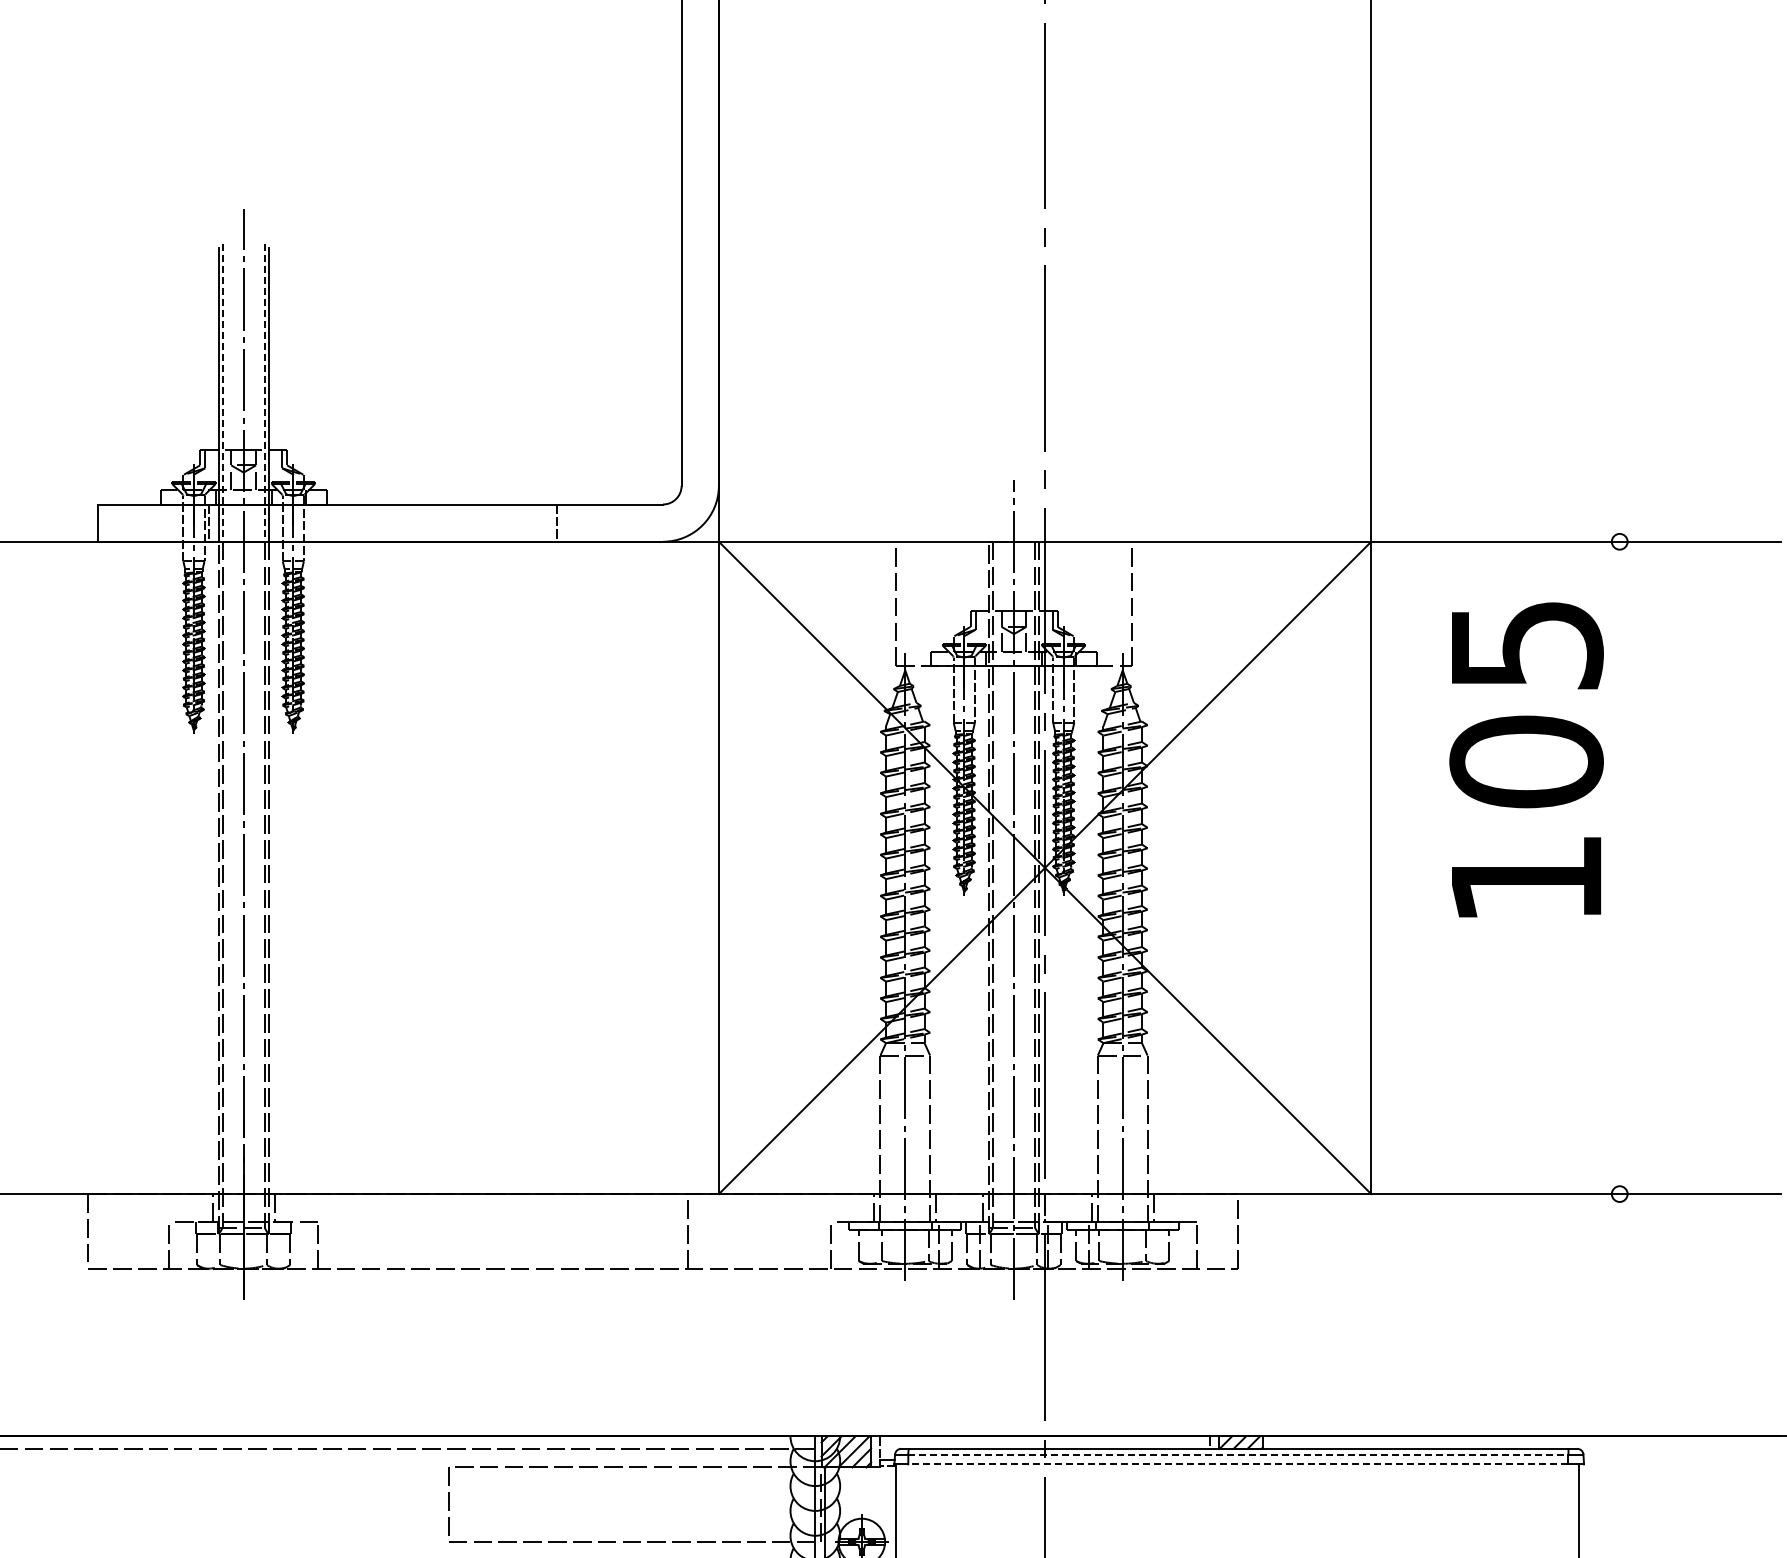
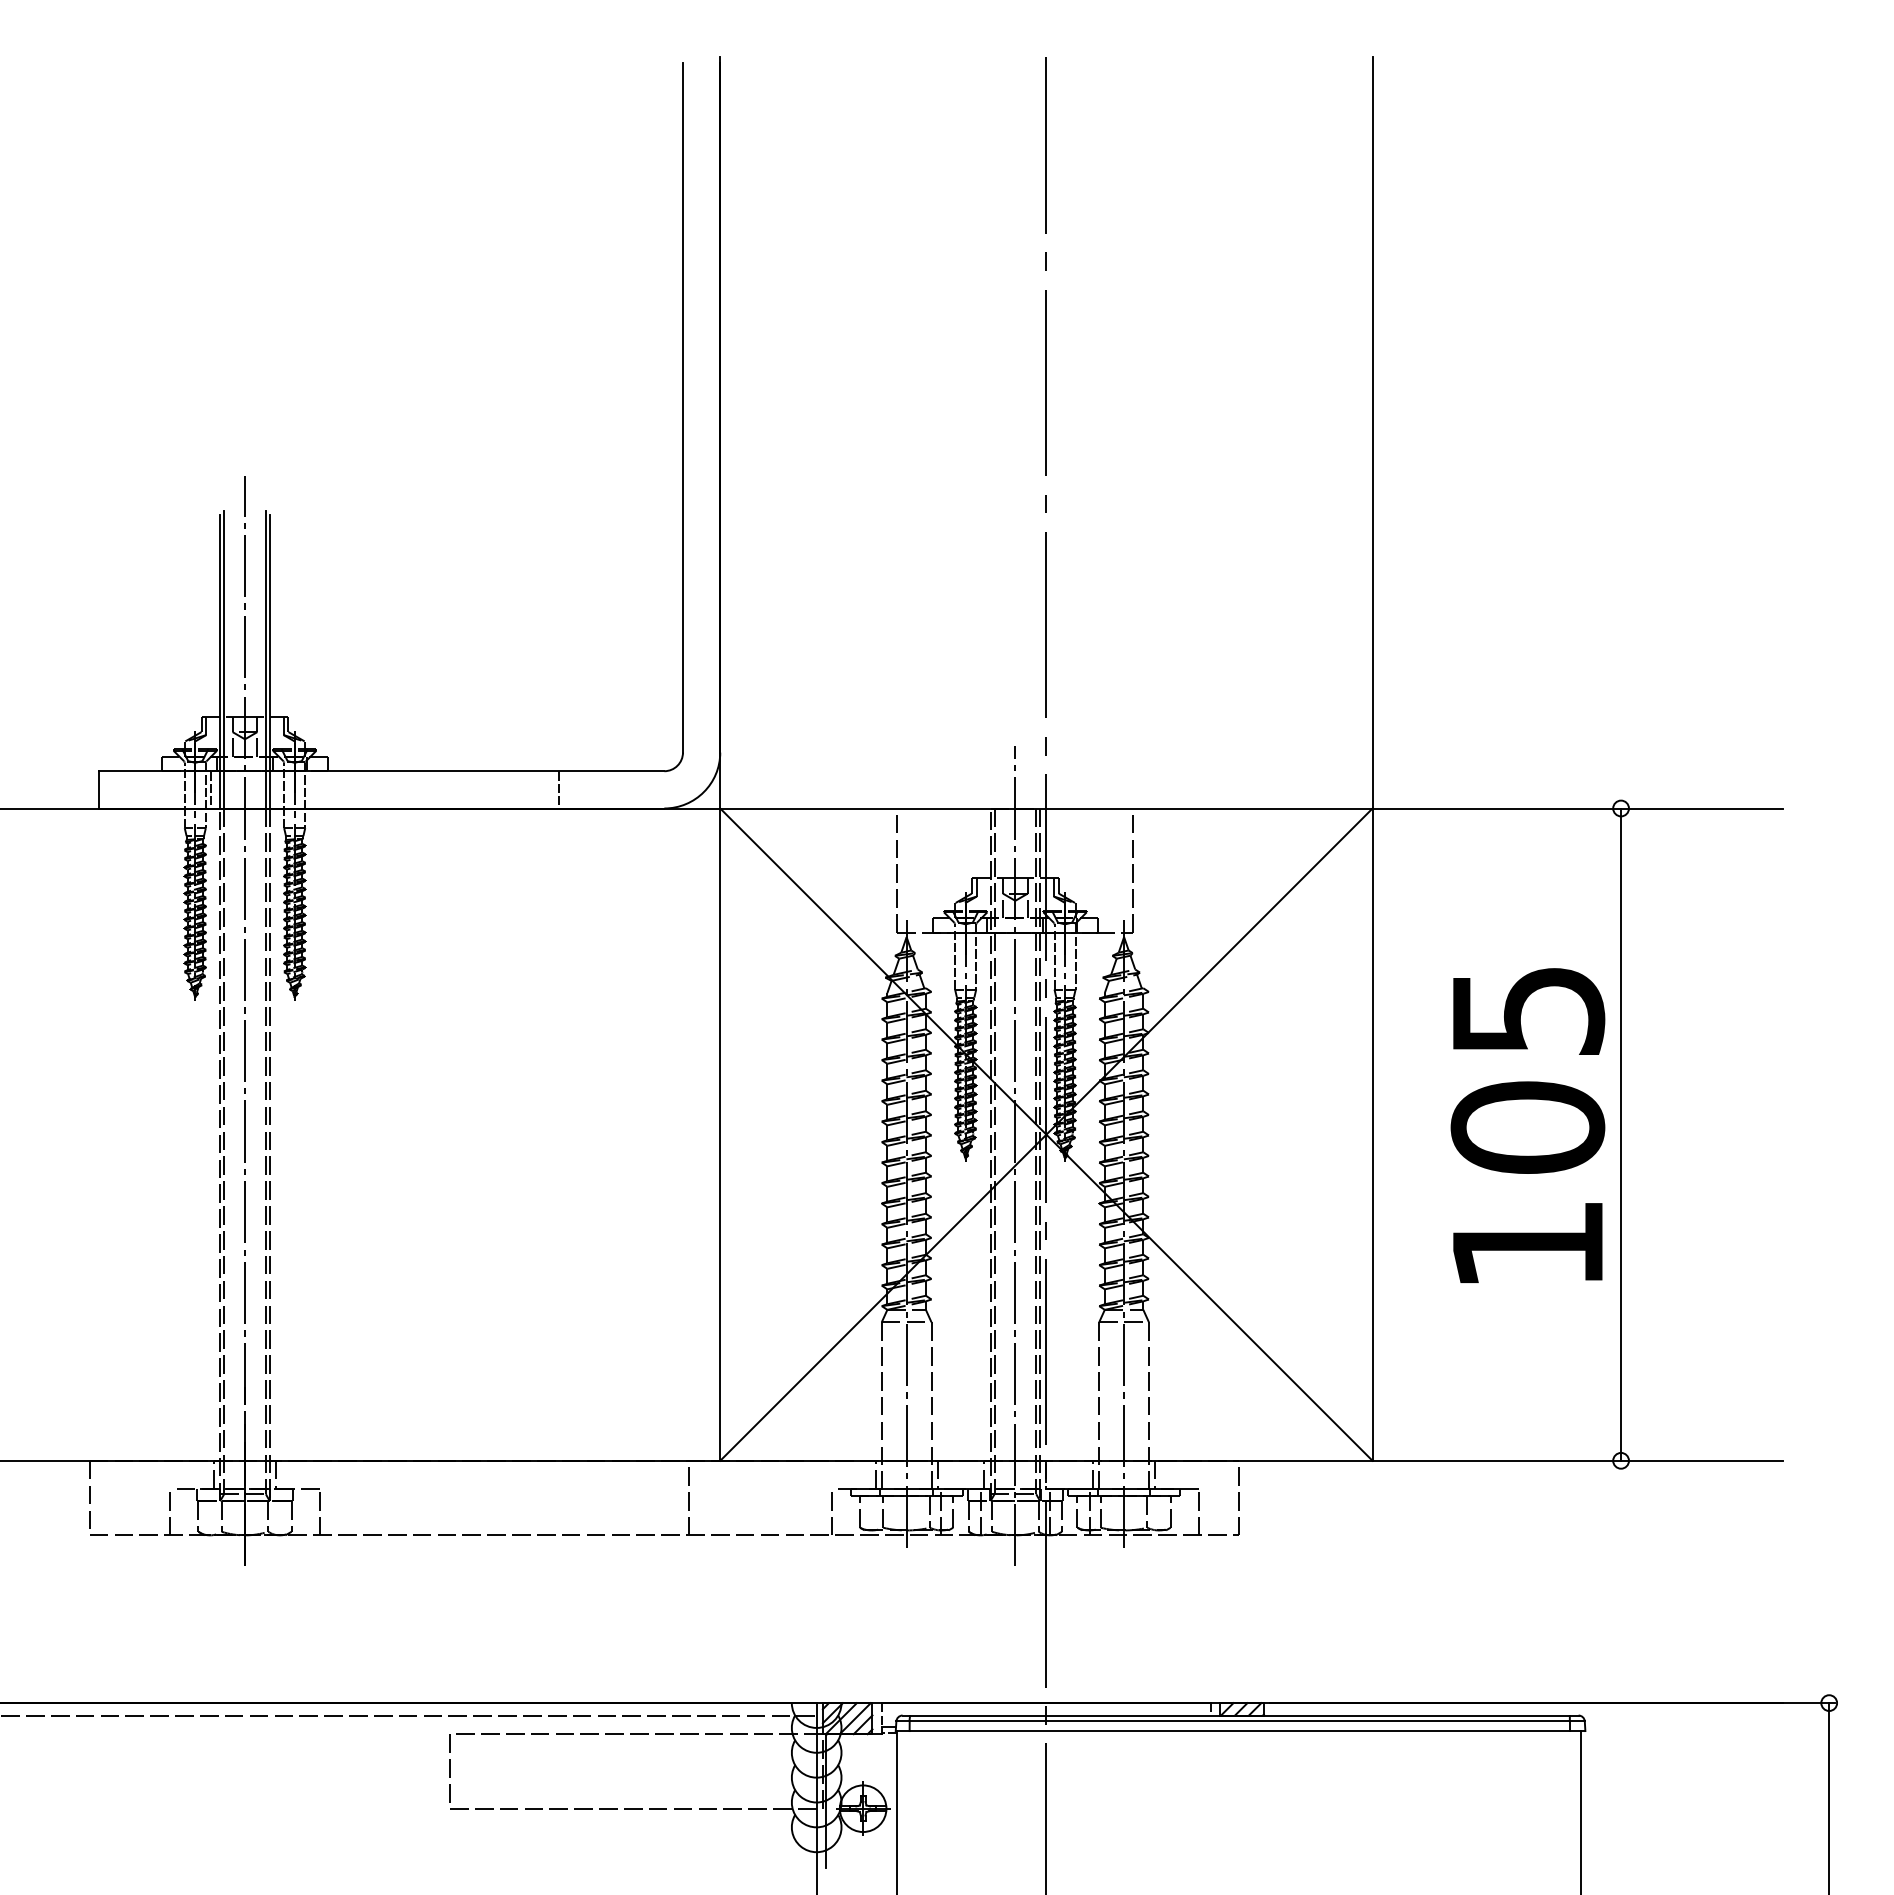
line: (223, 392) -> (224, 659), dashed -> solid
line: (264, 392) -> (265, 659), dashed -> solid
text: (1526, 759) -> (1527, 1125), moved
line: (1620, 867) -> (1621, 1134), added
line: (1239, 1454) -> (1240, 1721), dashed -> solid
line: (1238, 1464) -> (1239, 1731), dashed -> solid

